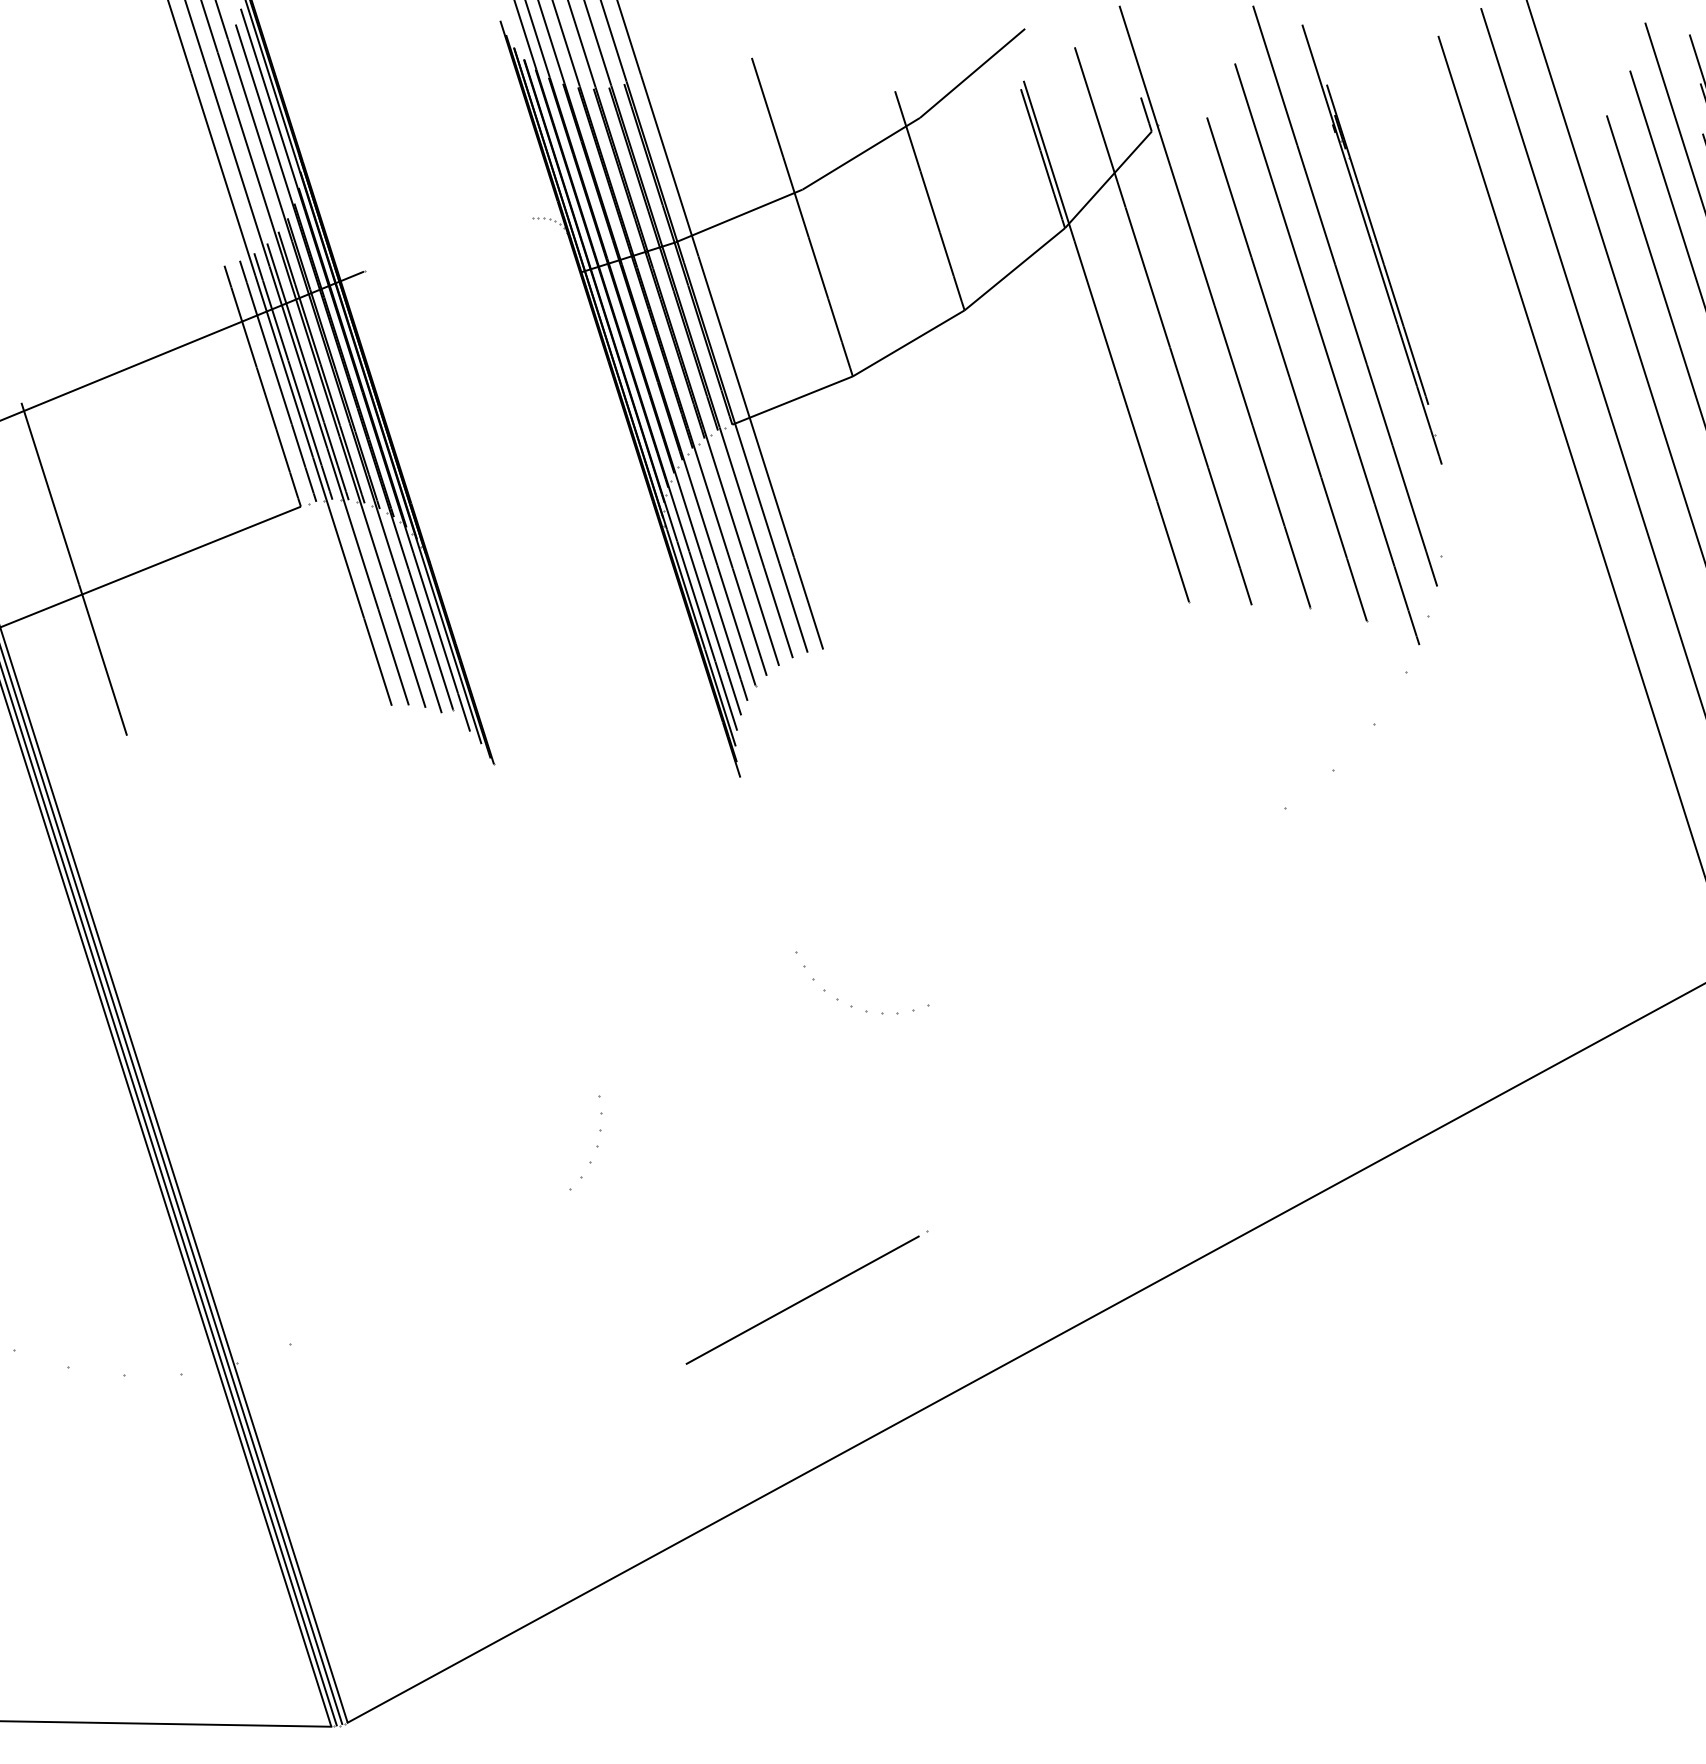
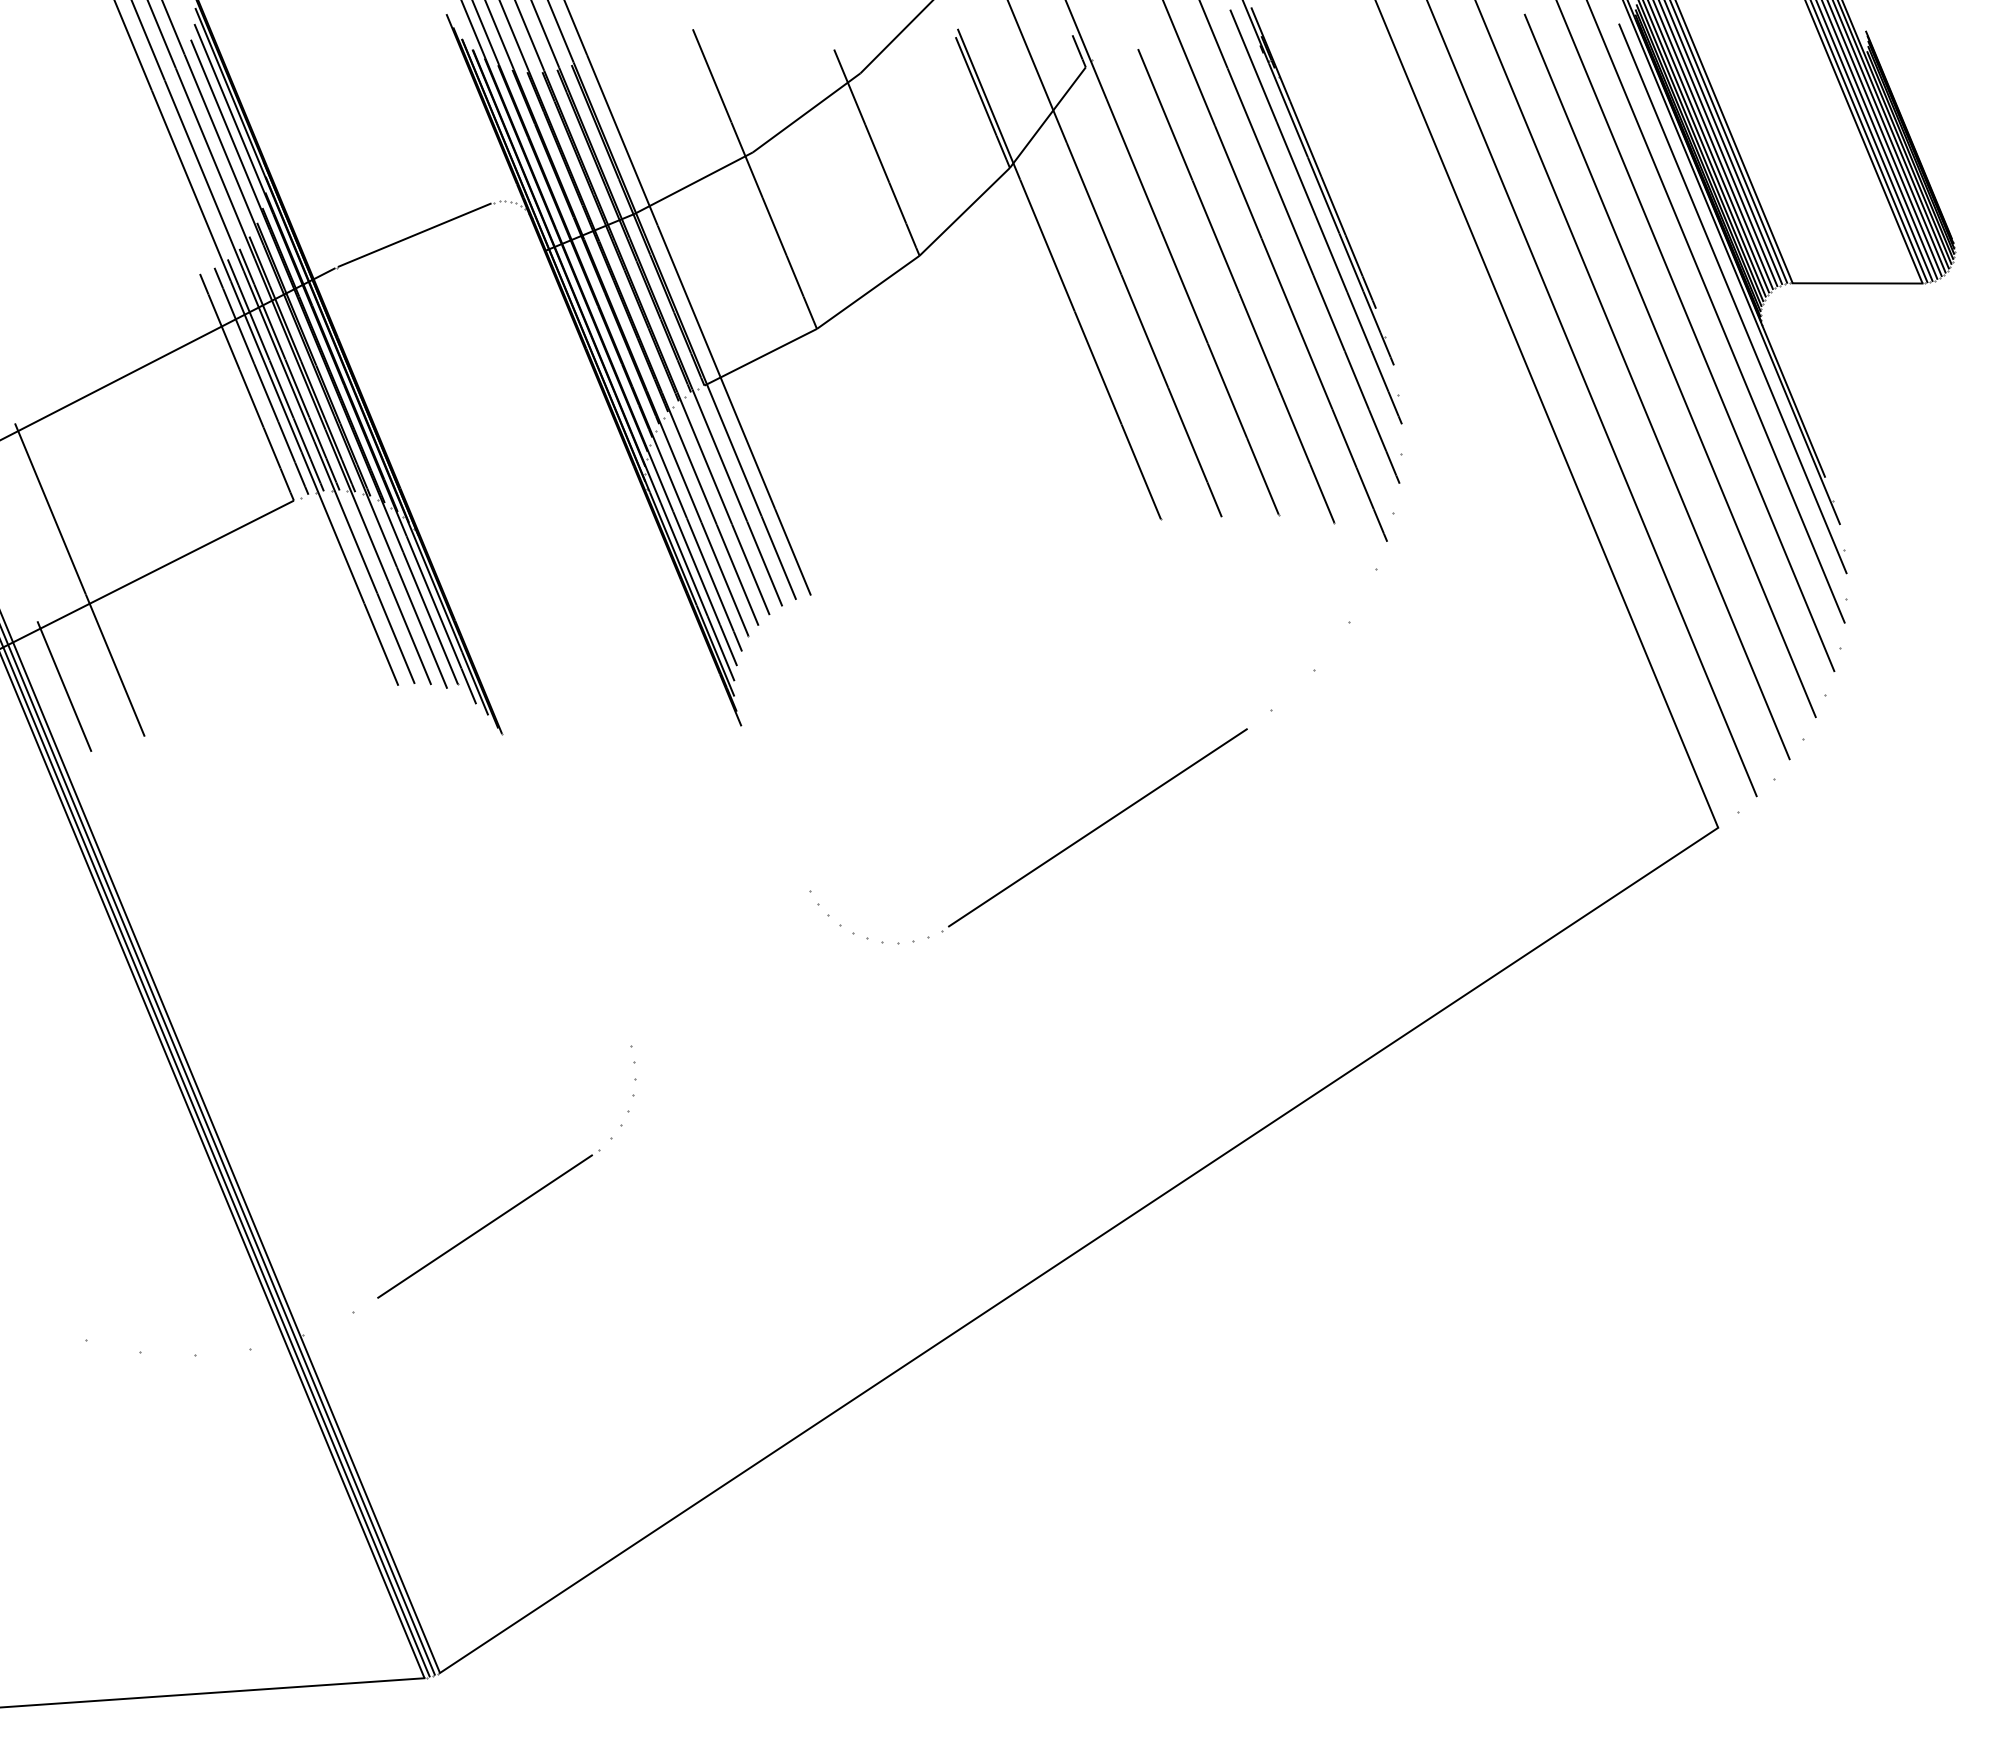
line: (447, 245) -> (414, 235), added
part: (1374, 304) -> (1315, 216), added
line: (49, 677) -> (64, 686), added
line: (1096, 912) -> (1097, 827), added
line: (806, 1297) -> (488, 1223), moved

